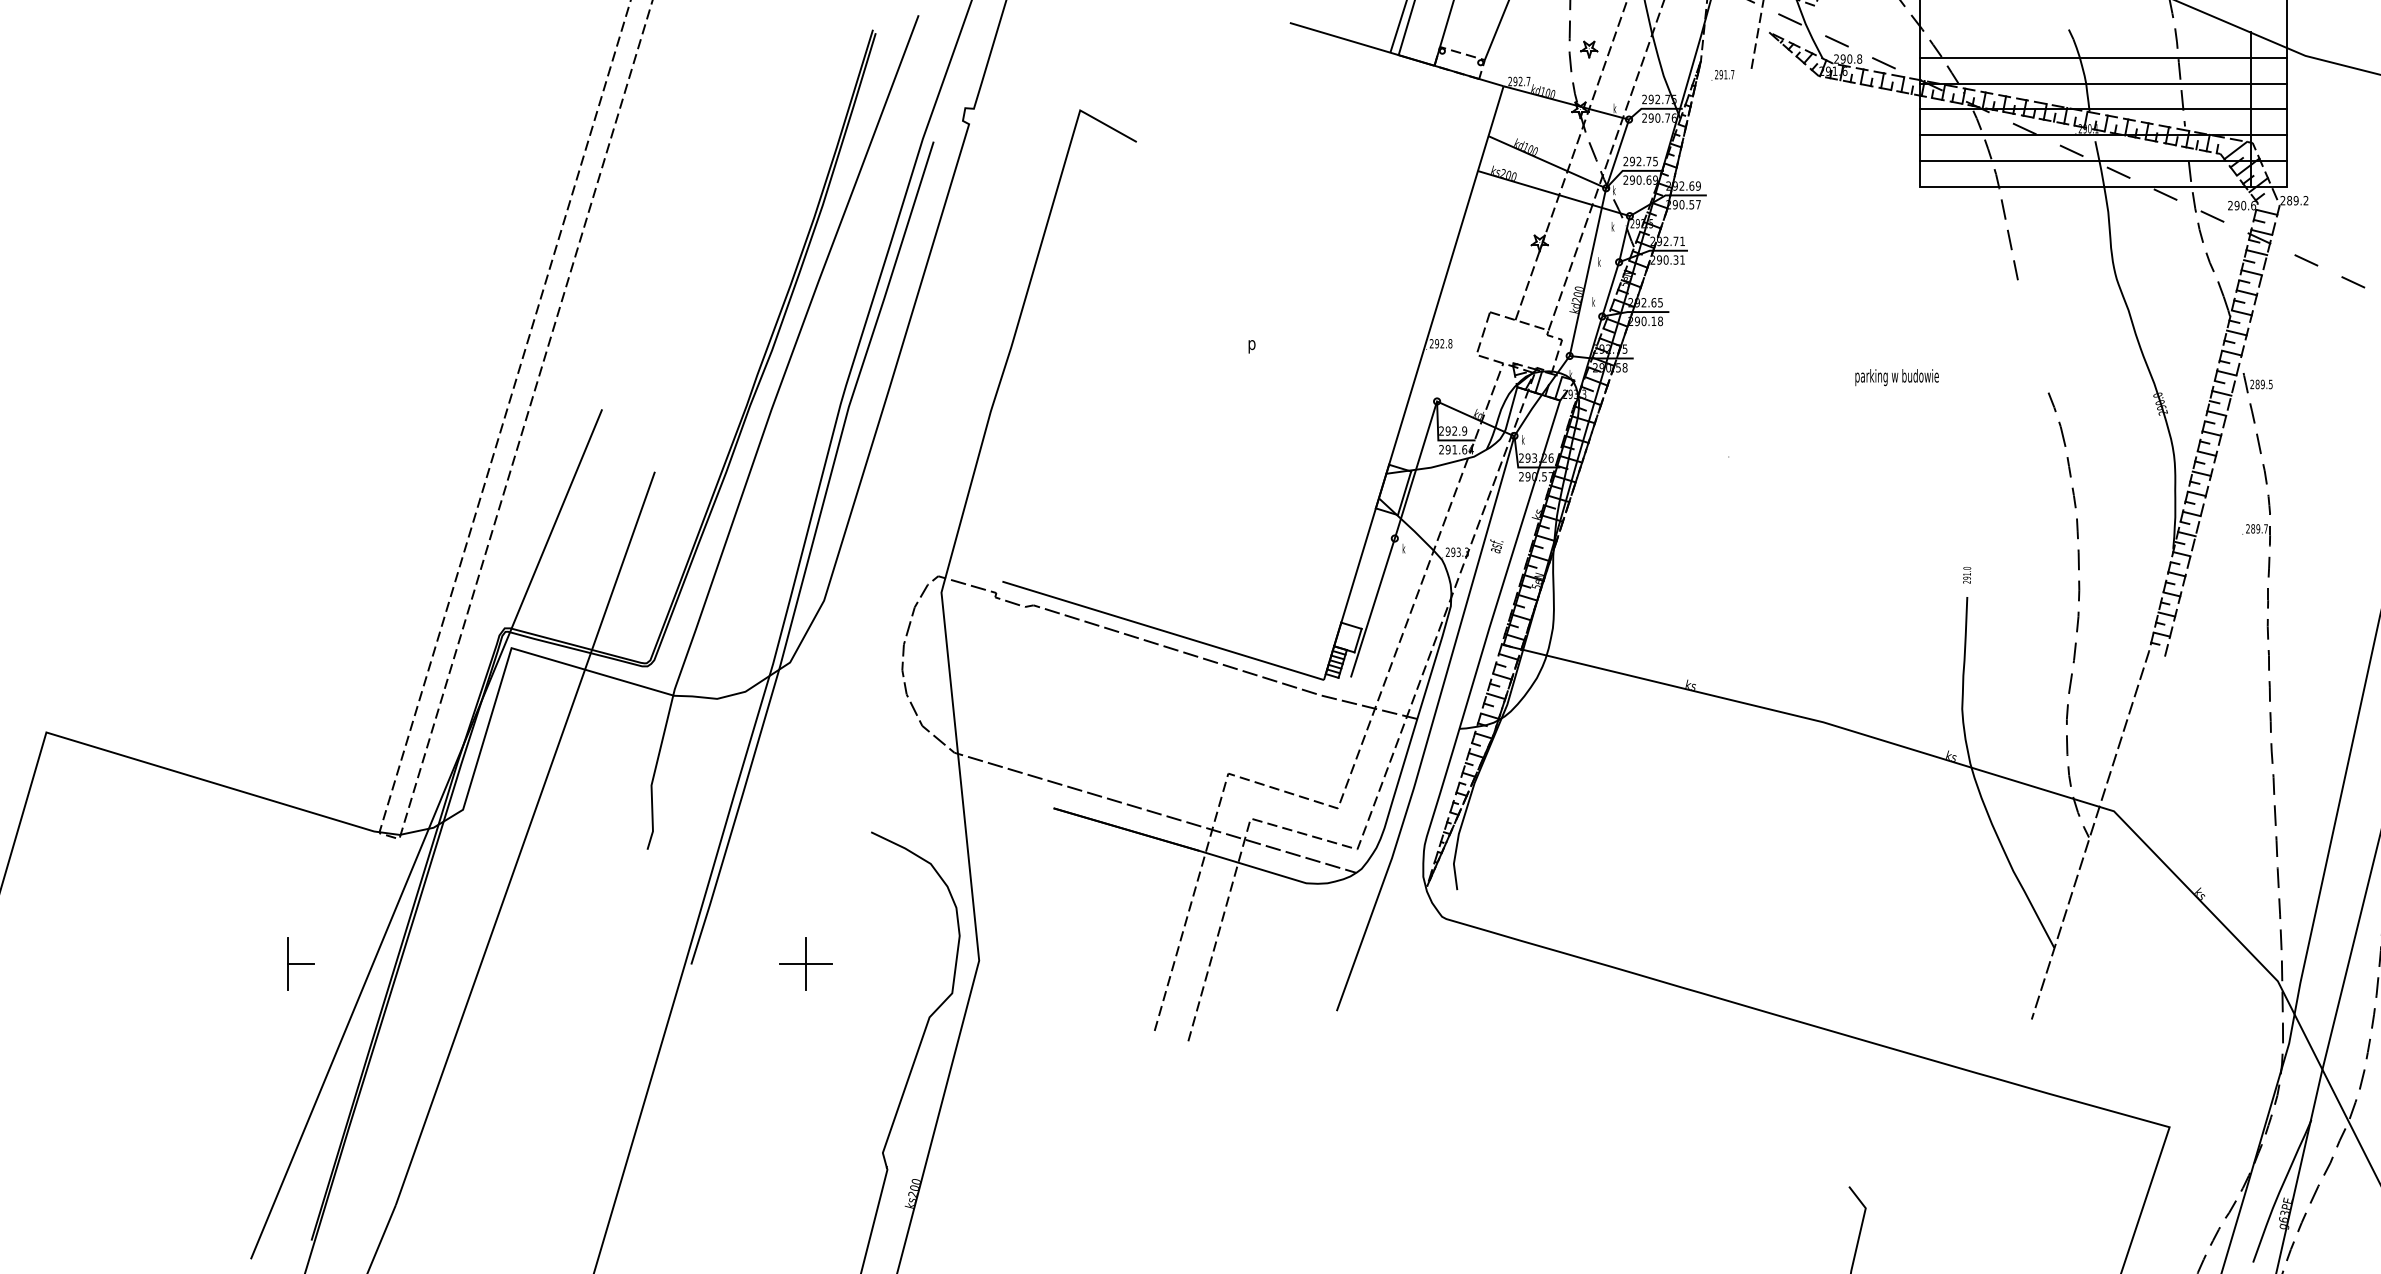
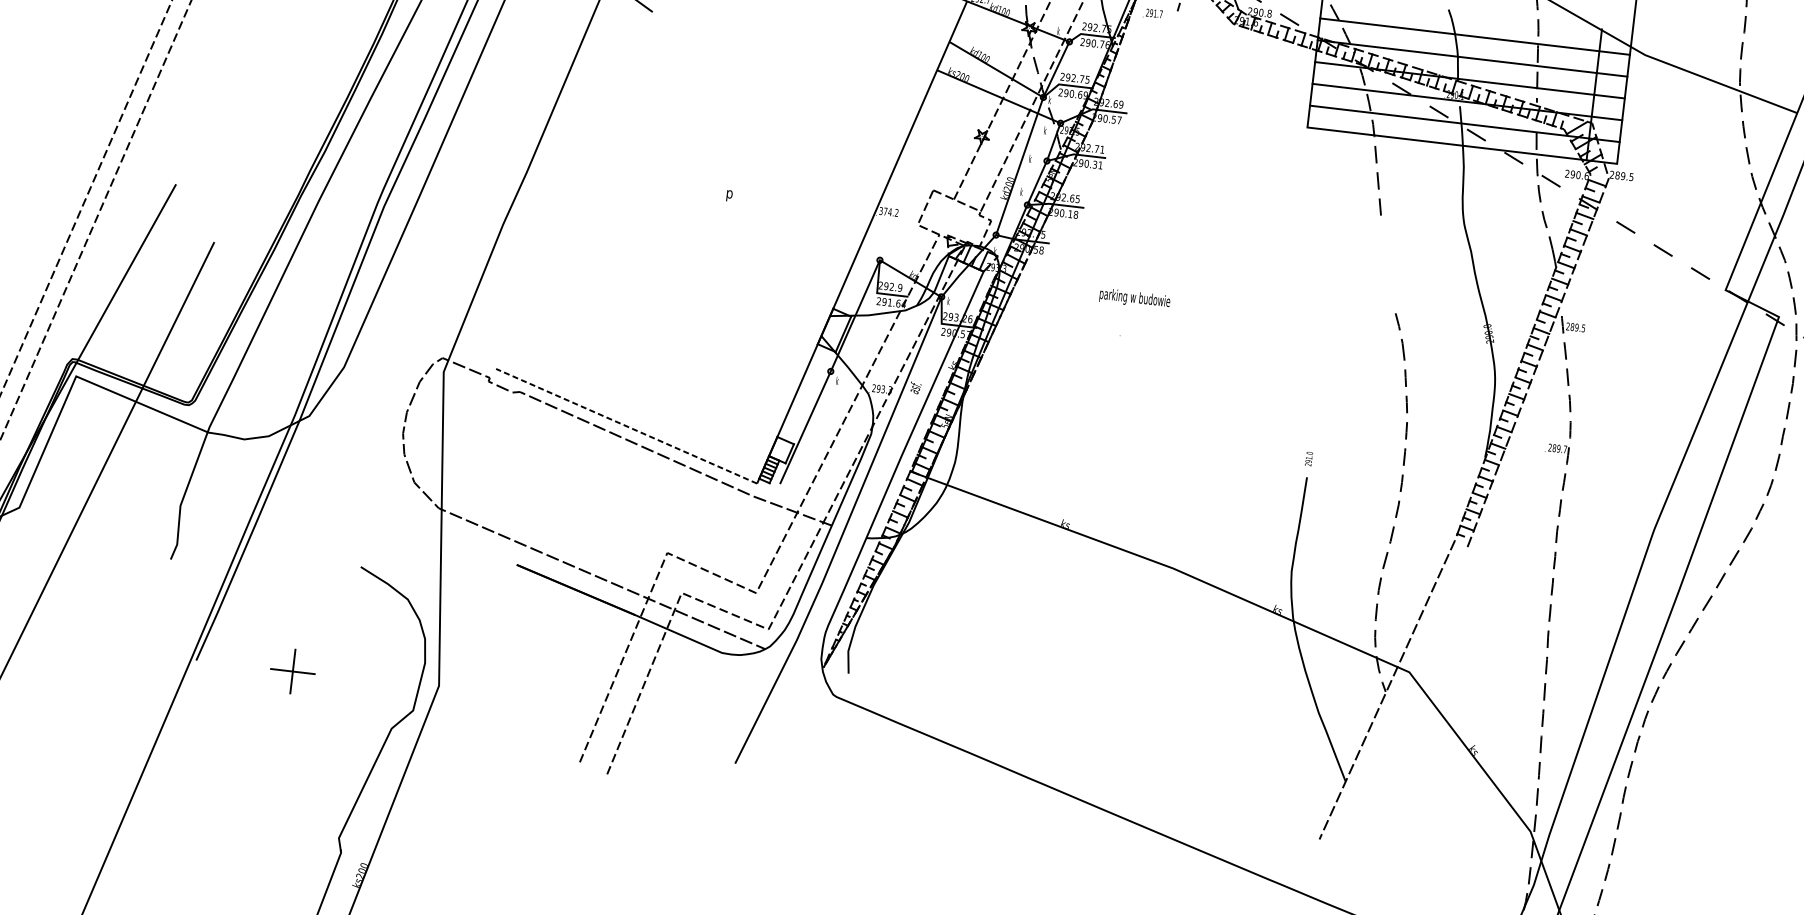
text: (2305, 200) -> (1631, 176), 289.2 -> 289.5
text: (1440, 343) -> (888, 211), 292.8 -> 374.2
text: (1896, 377) -> (1134, 298), moved
line: (1162, 630) -> (626, 425), solid -> dashed

